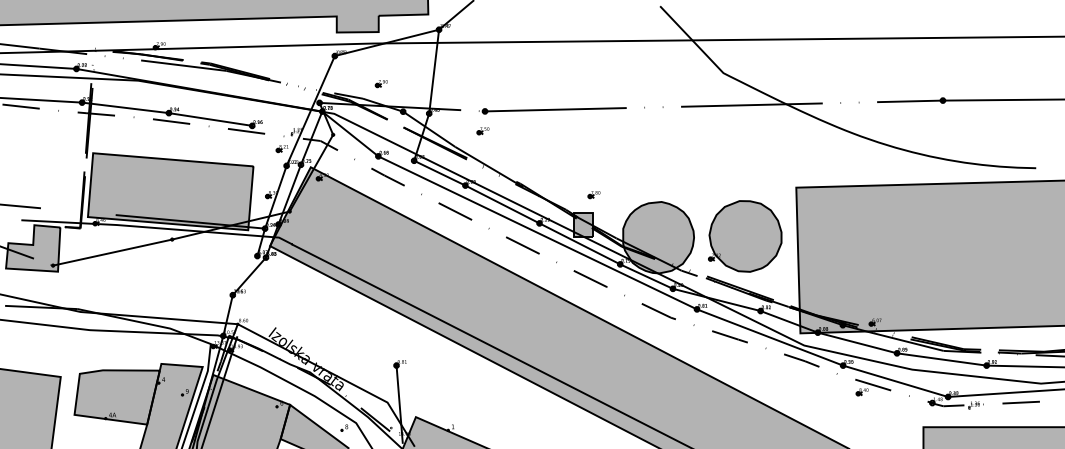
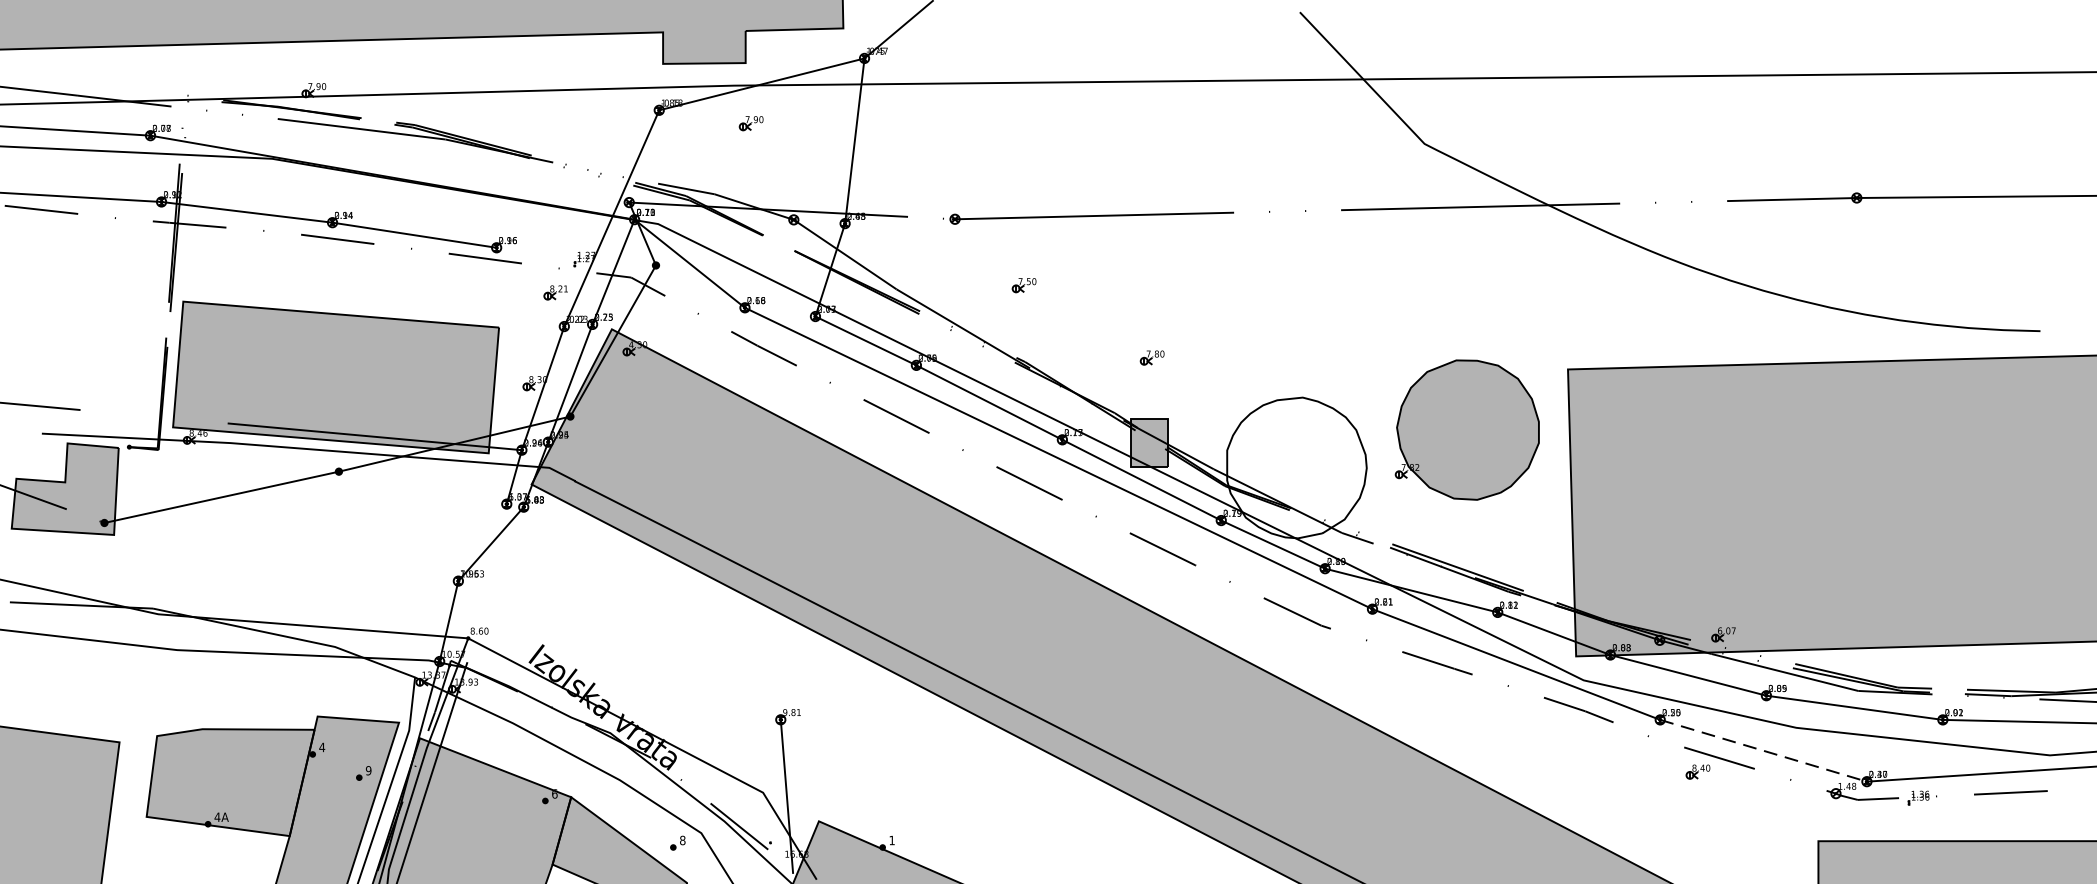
part: (380, 84) -> (749, 124), moved
part: (482, 131) -> (1022, 286), moved
part: (593, 195) -> (1150, 359), moved
part: (745, 236) -> (1467, 430), moved
fill: (658, 237) -> (1296, 467), removed
line: (895, 381) -> (1763, 751), solid -> dashed

